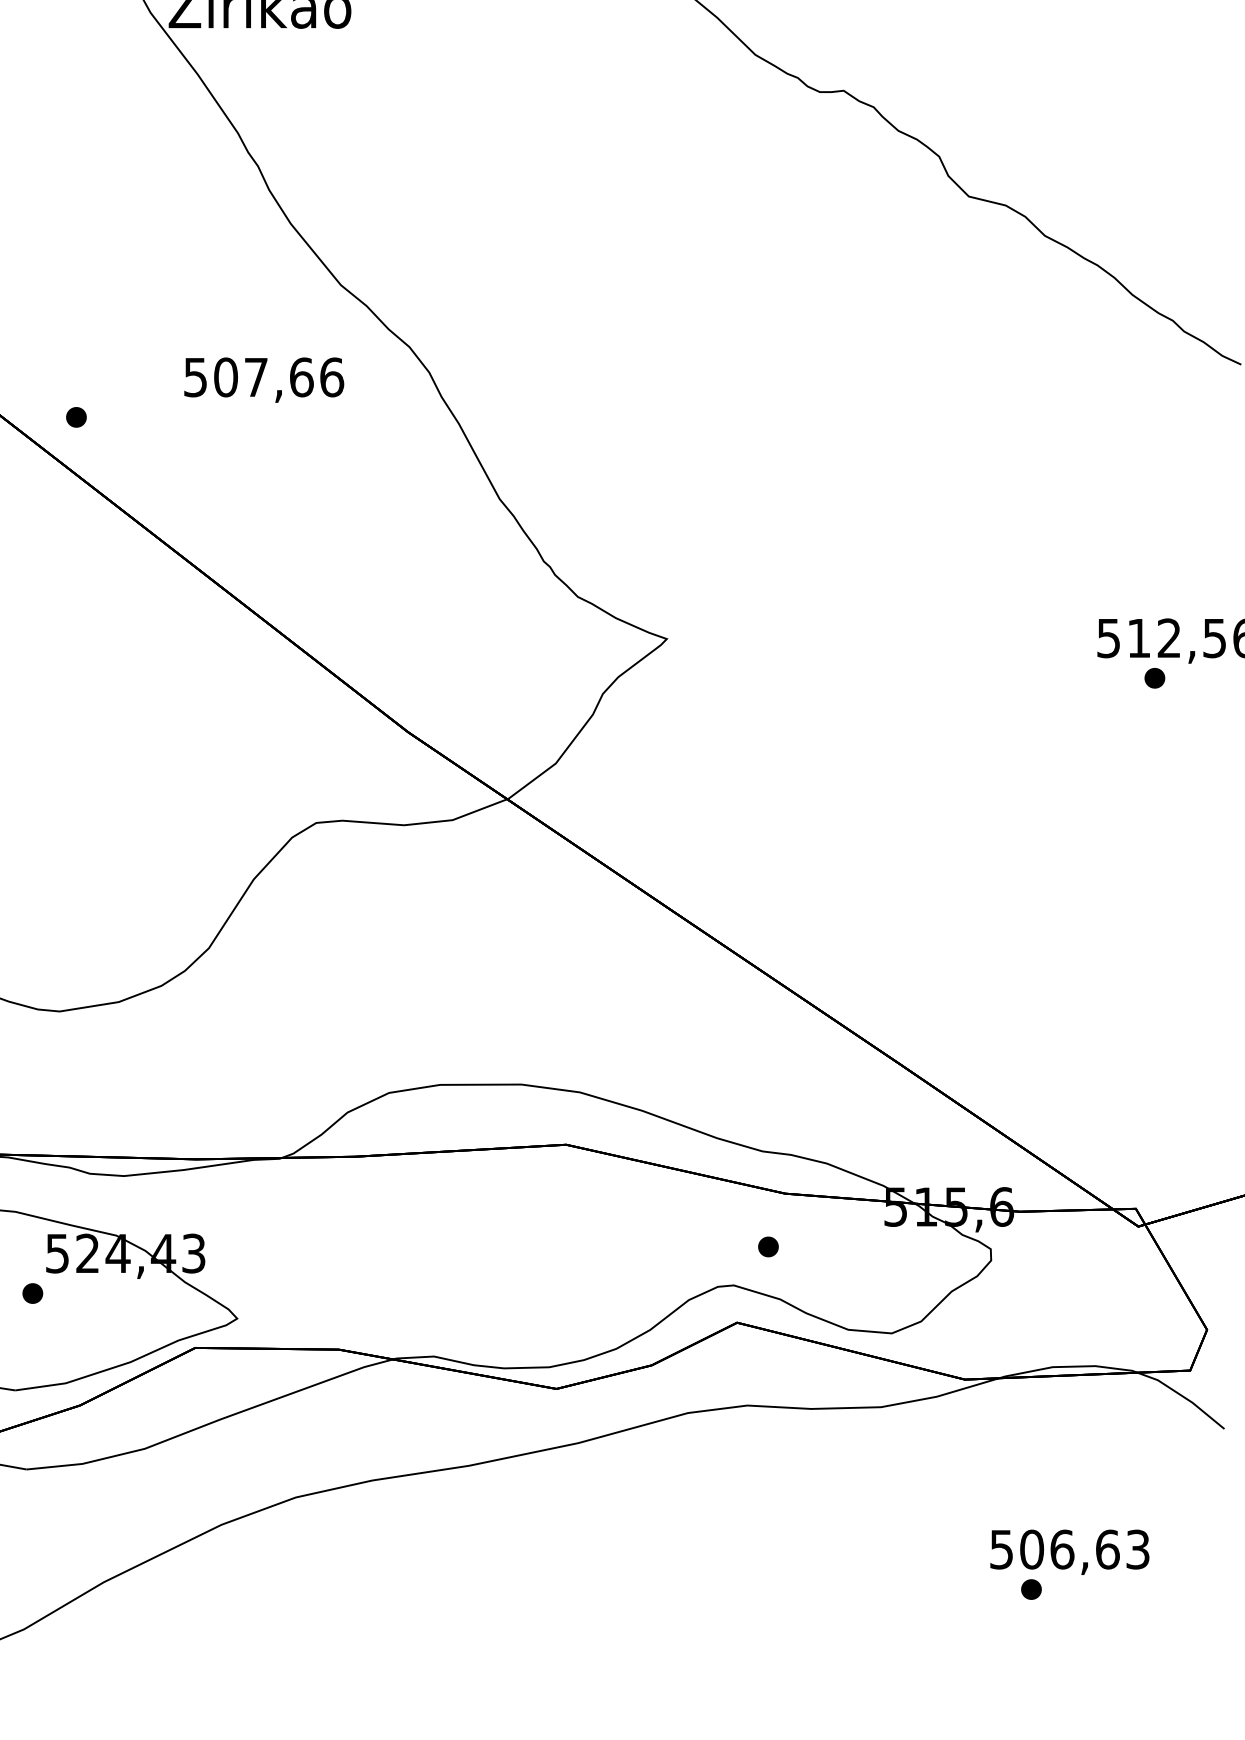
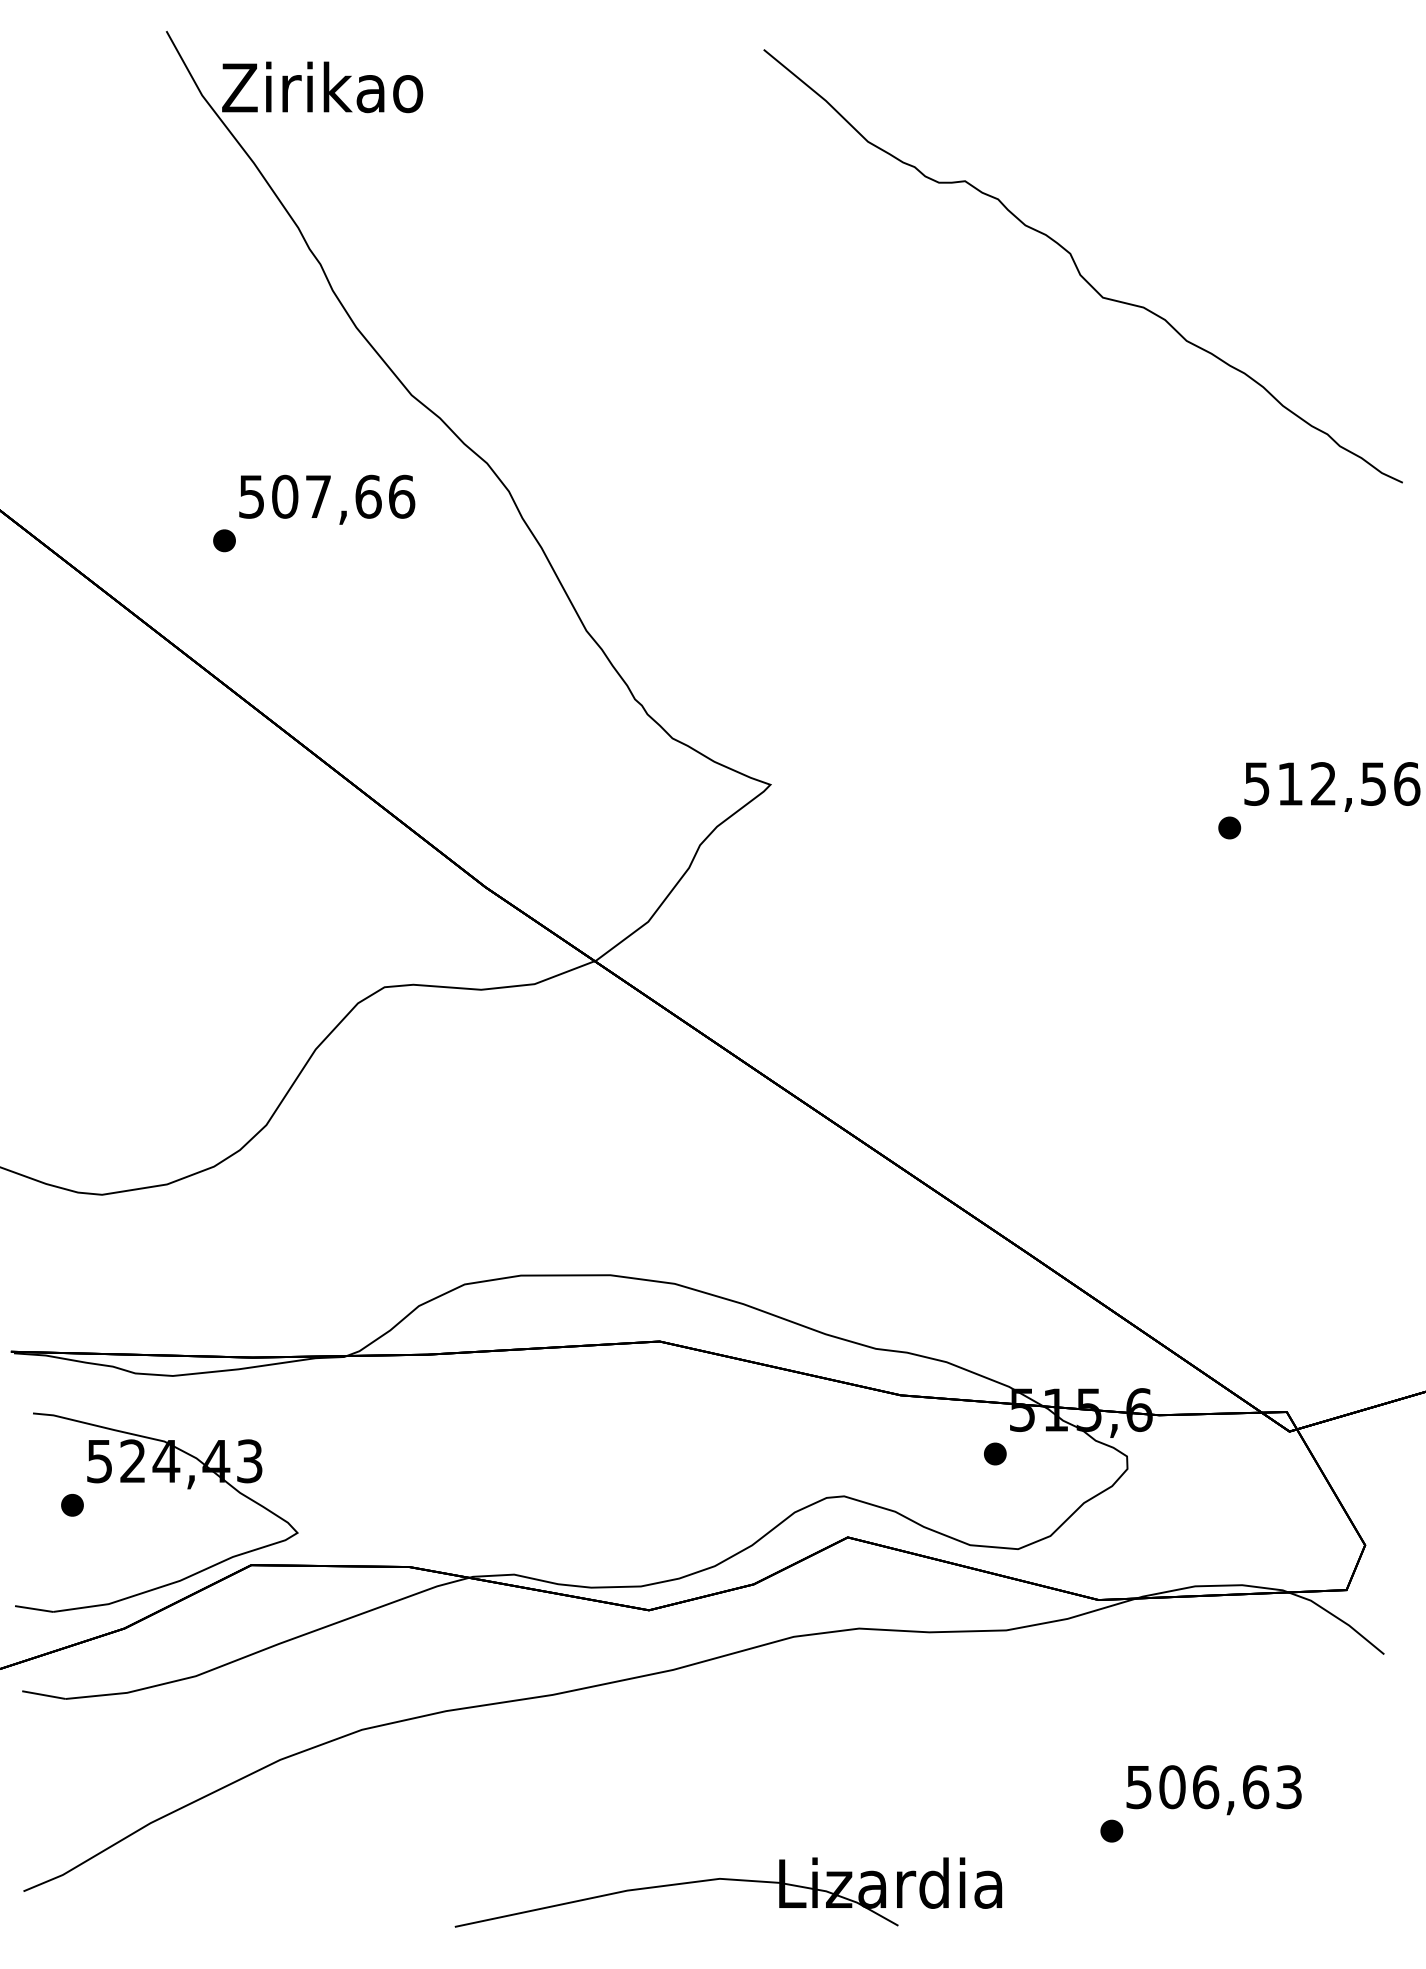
part: (76, 417) -> (224, 540), moved
part: (1154, 677) -> (1229, 827), moved
part: (768, 1246) -> (995, 1453), moved
part: (1031, 1588) -> (1111, 1830), moved
part: (628, 1634) -> (728, 1880), added

